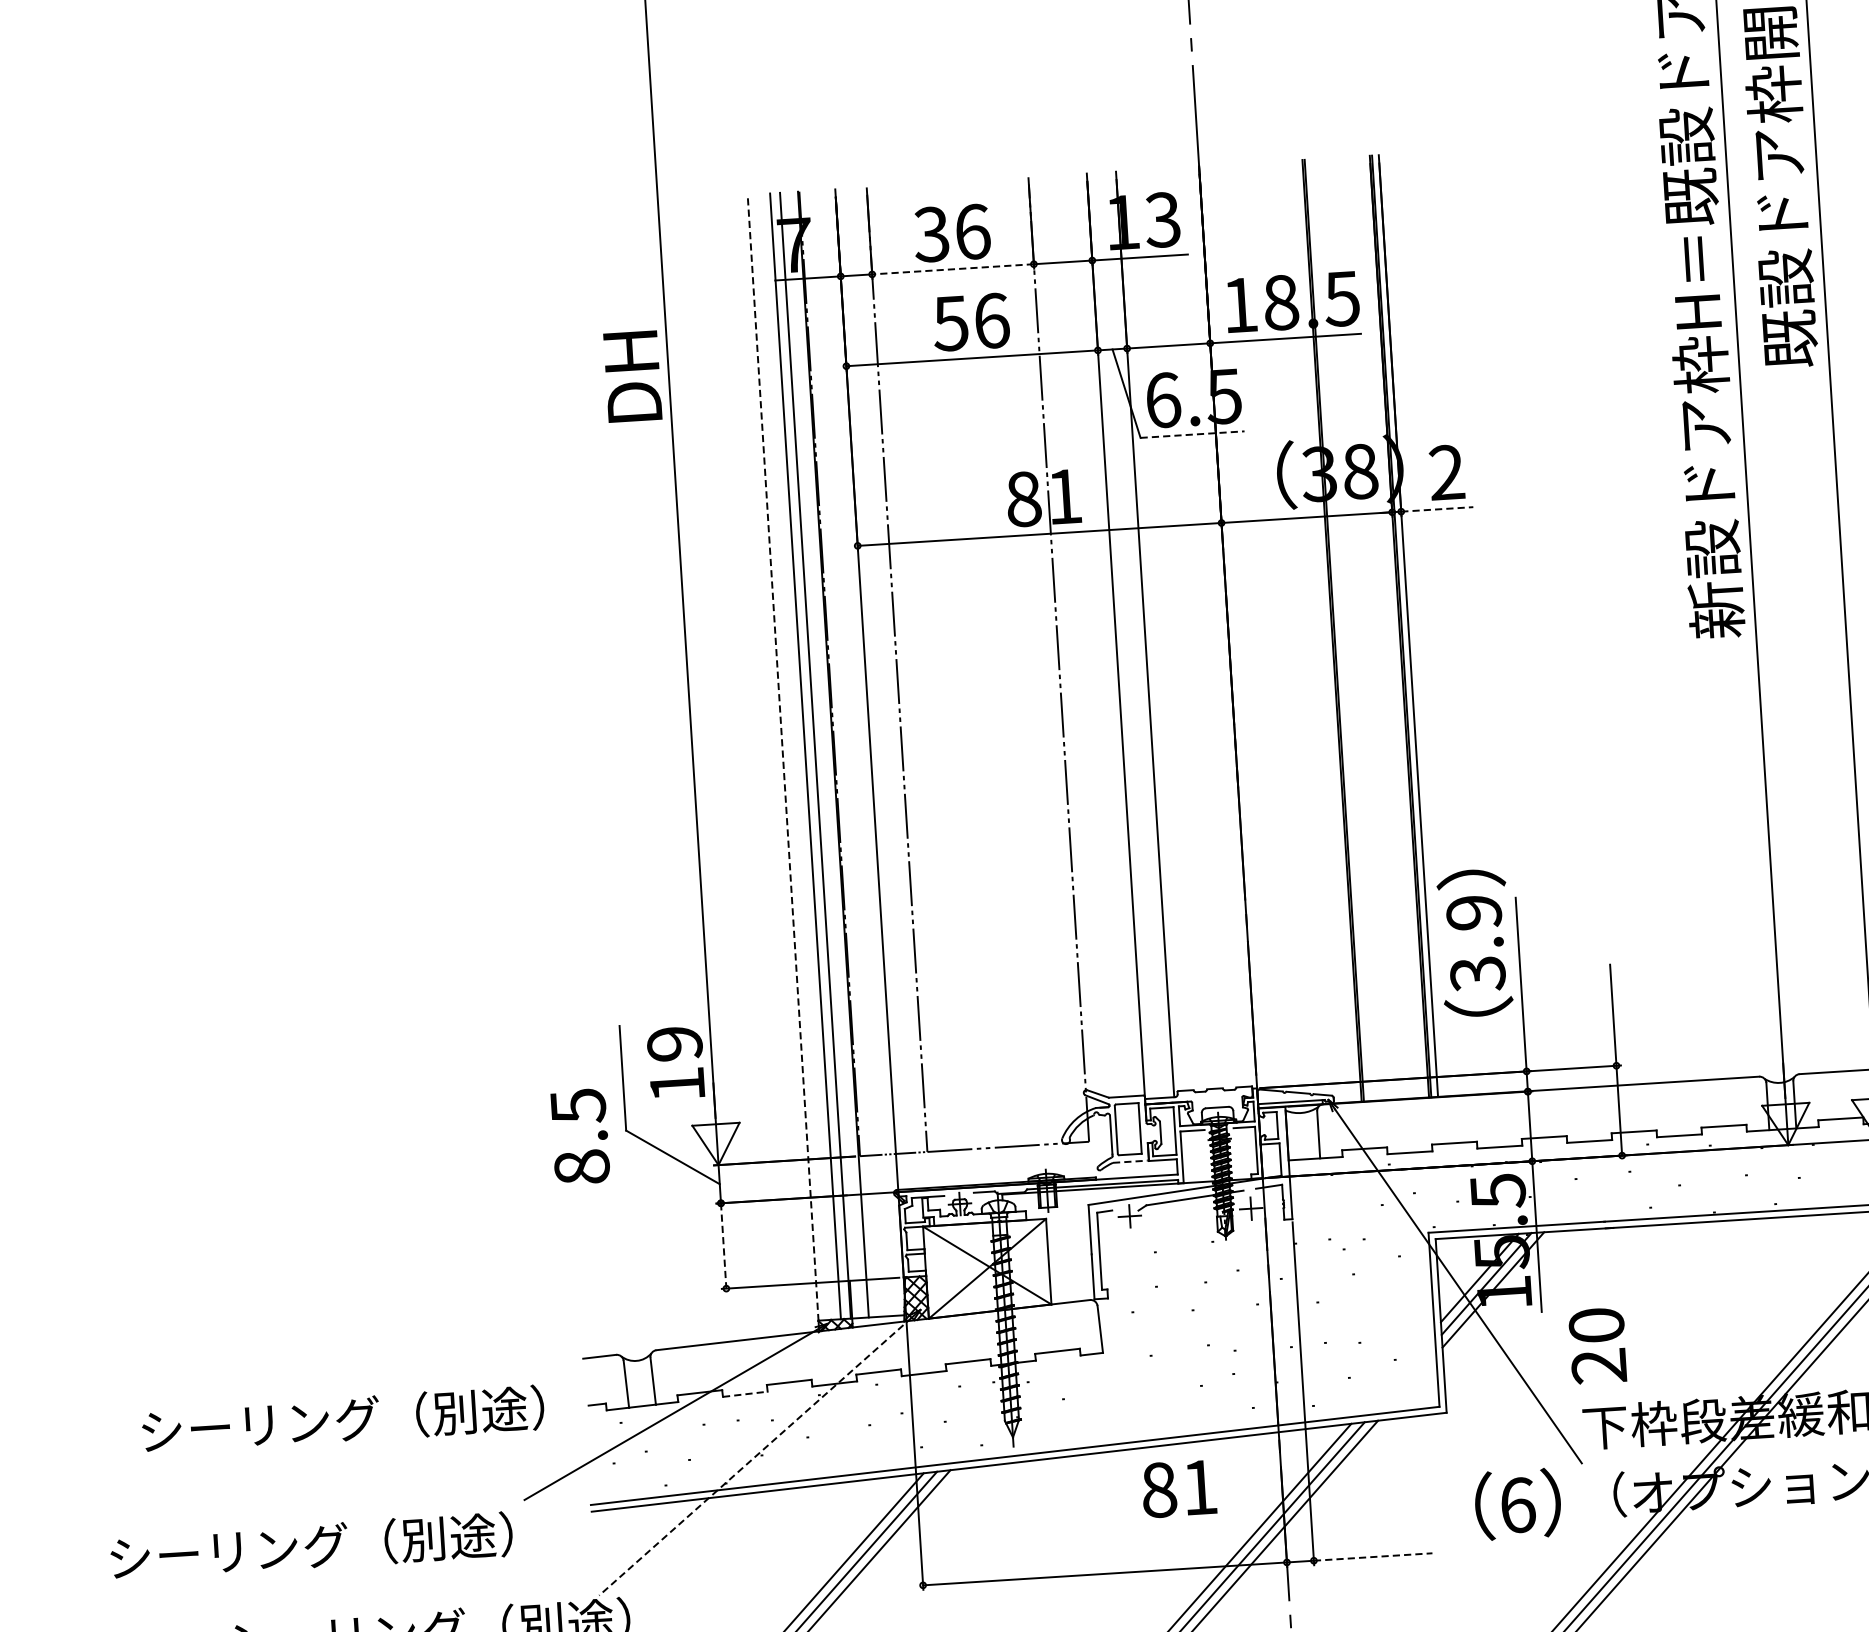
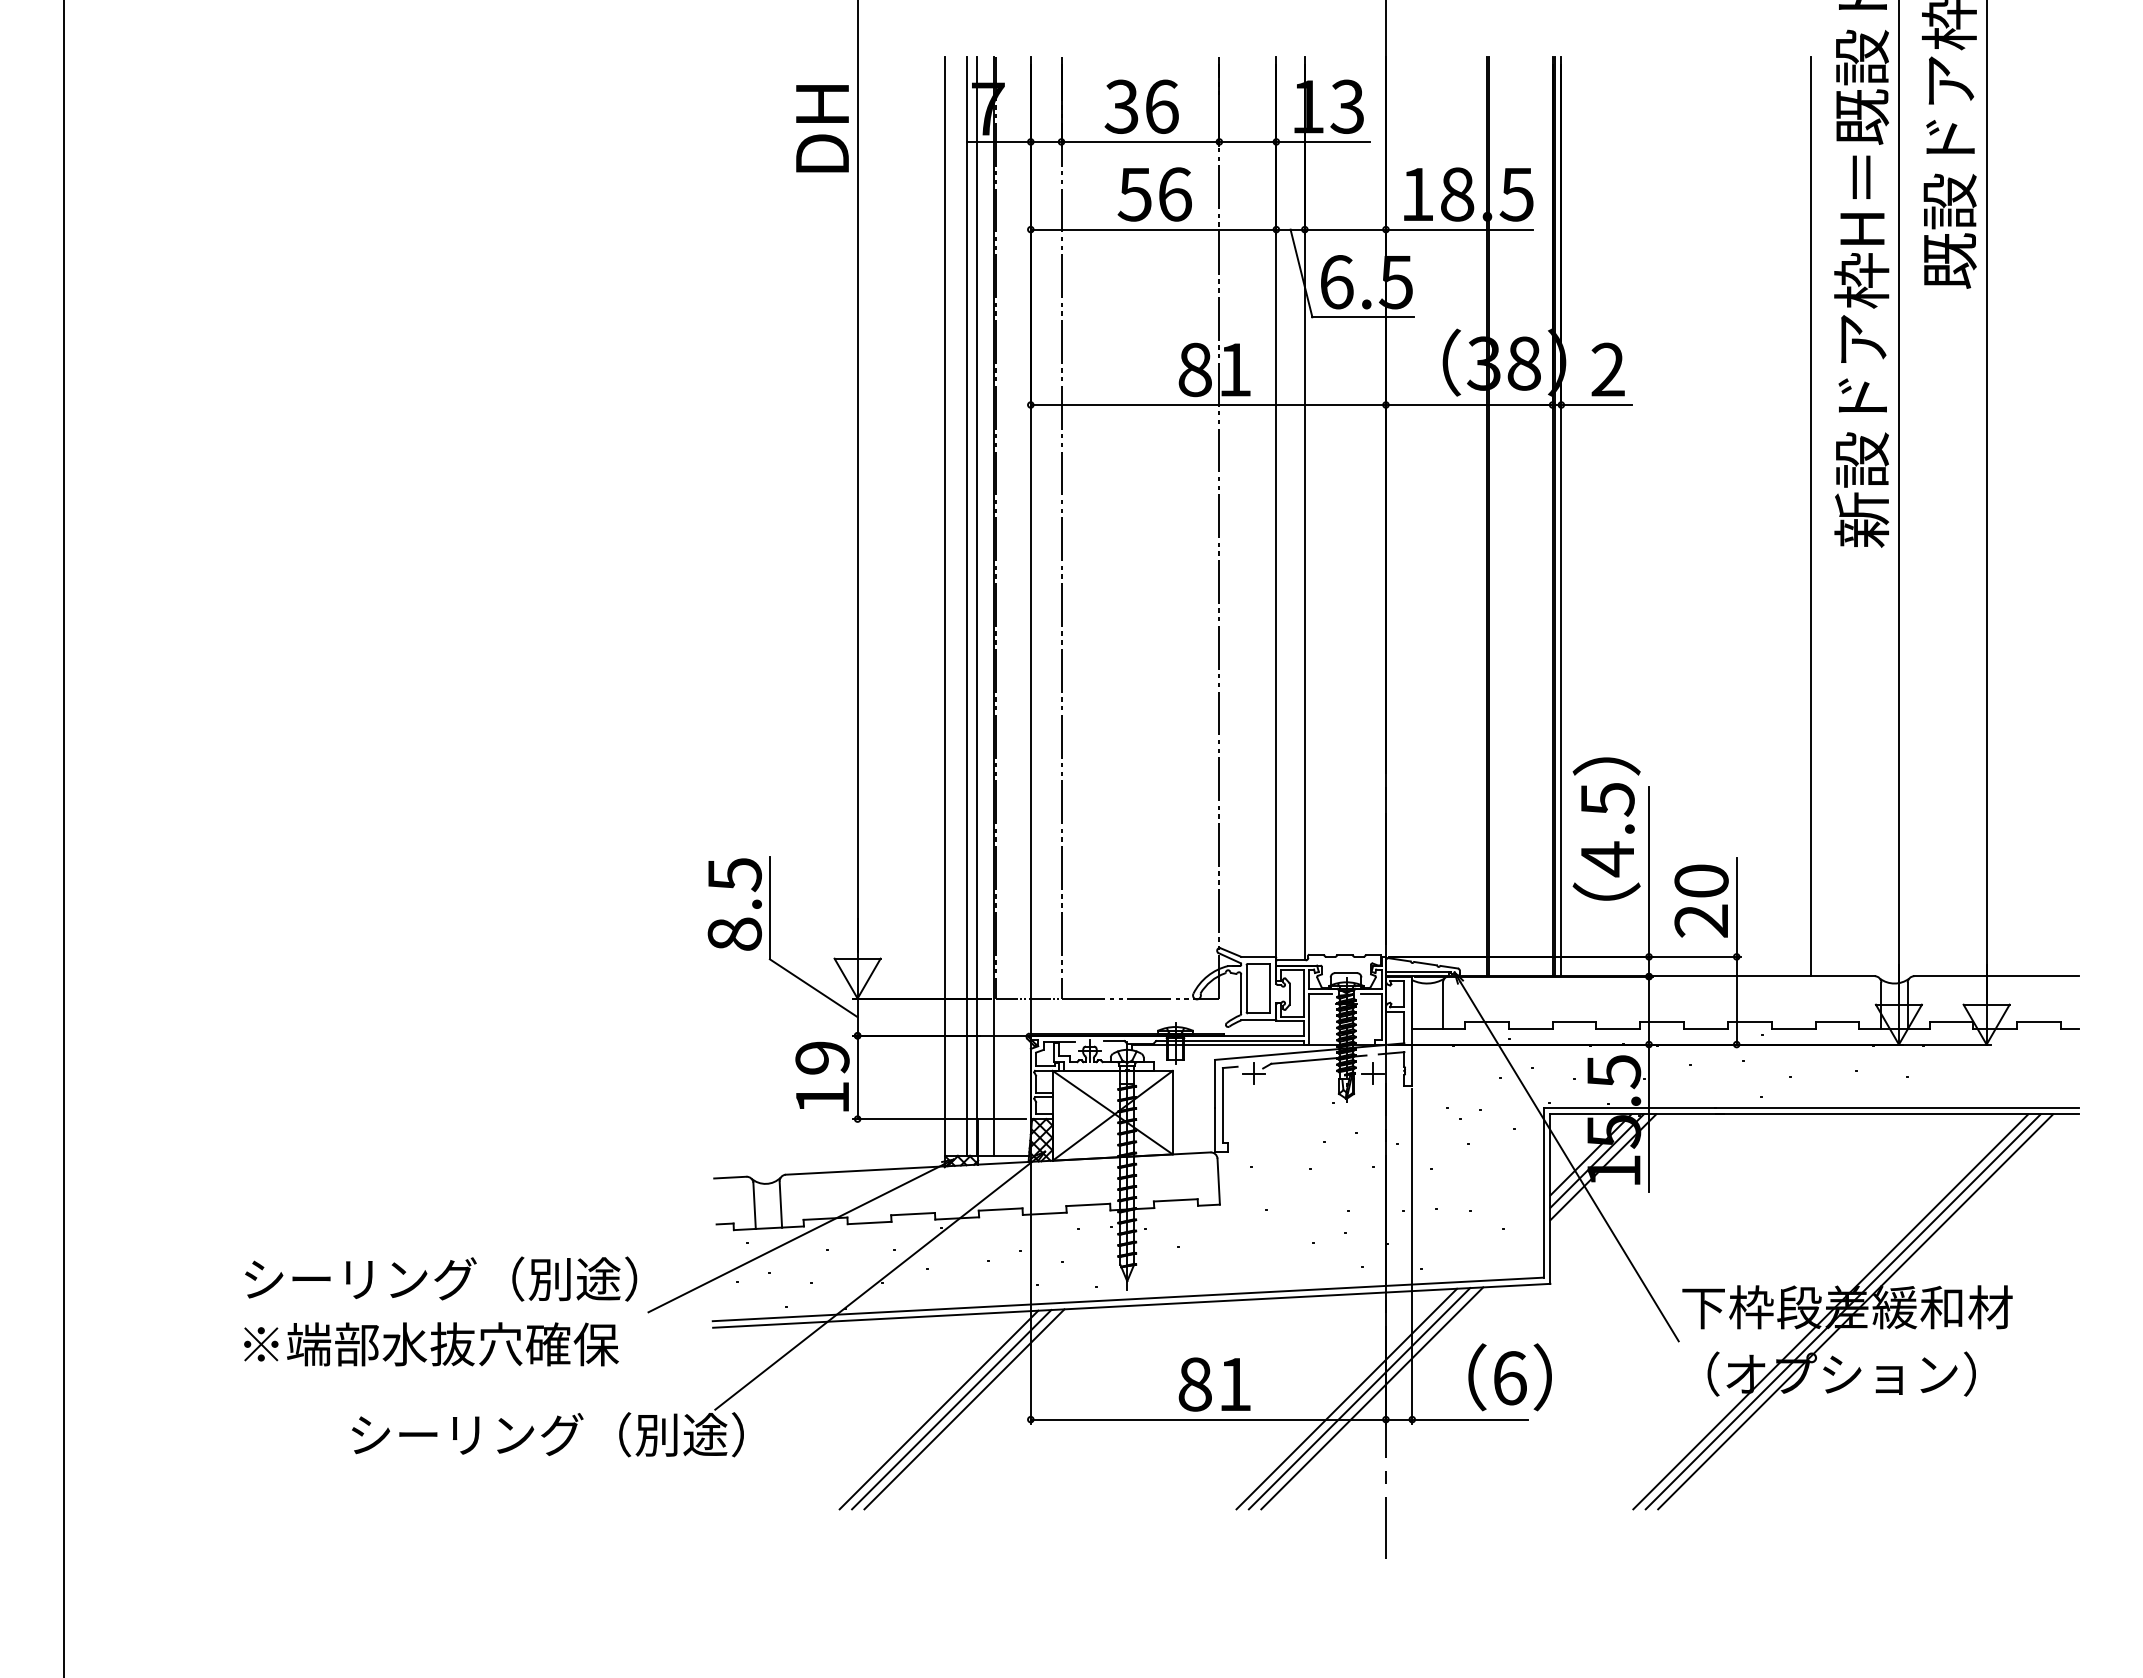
line: (953, 268) -> (1140, 141), dashed -> solid
text: (632, 376) -> (822, 128), moved
line: (1192, 434) -> (1363, 317), dashed -> solid
line: (1438, 509) -> (1597, 405), dashed -> solid
line: (1664, 609) -> (1811, 516), added
line: (783, 757) -> (945, 606), dashed -> solid
text: (1475, 944) -> (1607, 830), 3.9 -> 4.5
text: (675, 1062) -> (822, 1076), moved
text: (579, 1136) -> (734, 904), moved
line: (1130, 1161) -> (1258, 1020), dashed -> solid
line: (723, 1246) -> (857, 1077), dashed -> solid
text: (1597, 1345) -> (1701, 900), moved
line: (745, 1394) -> (869, 1223), dashed -> solid
text: (343, 1419) -> (441, 1278), moved
line: (755, 1456) -> (875, 1284), dashed -> solid
text: (1179, 1488) -> (1214, 1384), moved
text: (1517, 1504) -> (1509, 1377), moved
text: (311, 1545) -> (438, 1343), シーリング（別途） -> ※端部水抜穴確保
line: (1373, 1556) -> (1470, 1419), dashed -> solid

